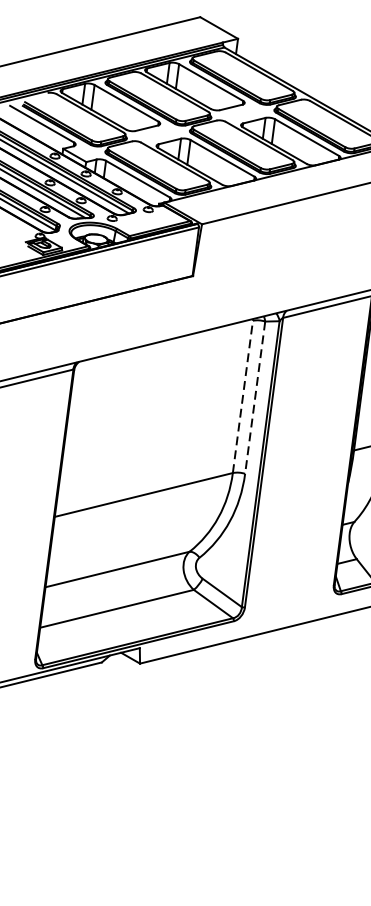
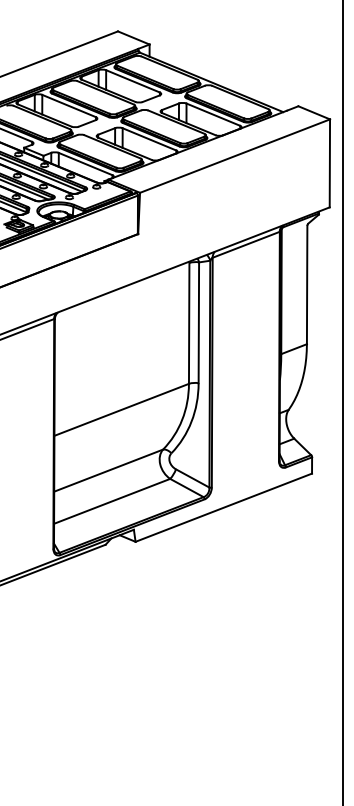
line: (243, 395) -> (189, 322), dashed -> solid
line: (254, 398) -> (198, 323), dashed -> solid

